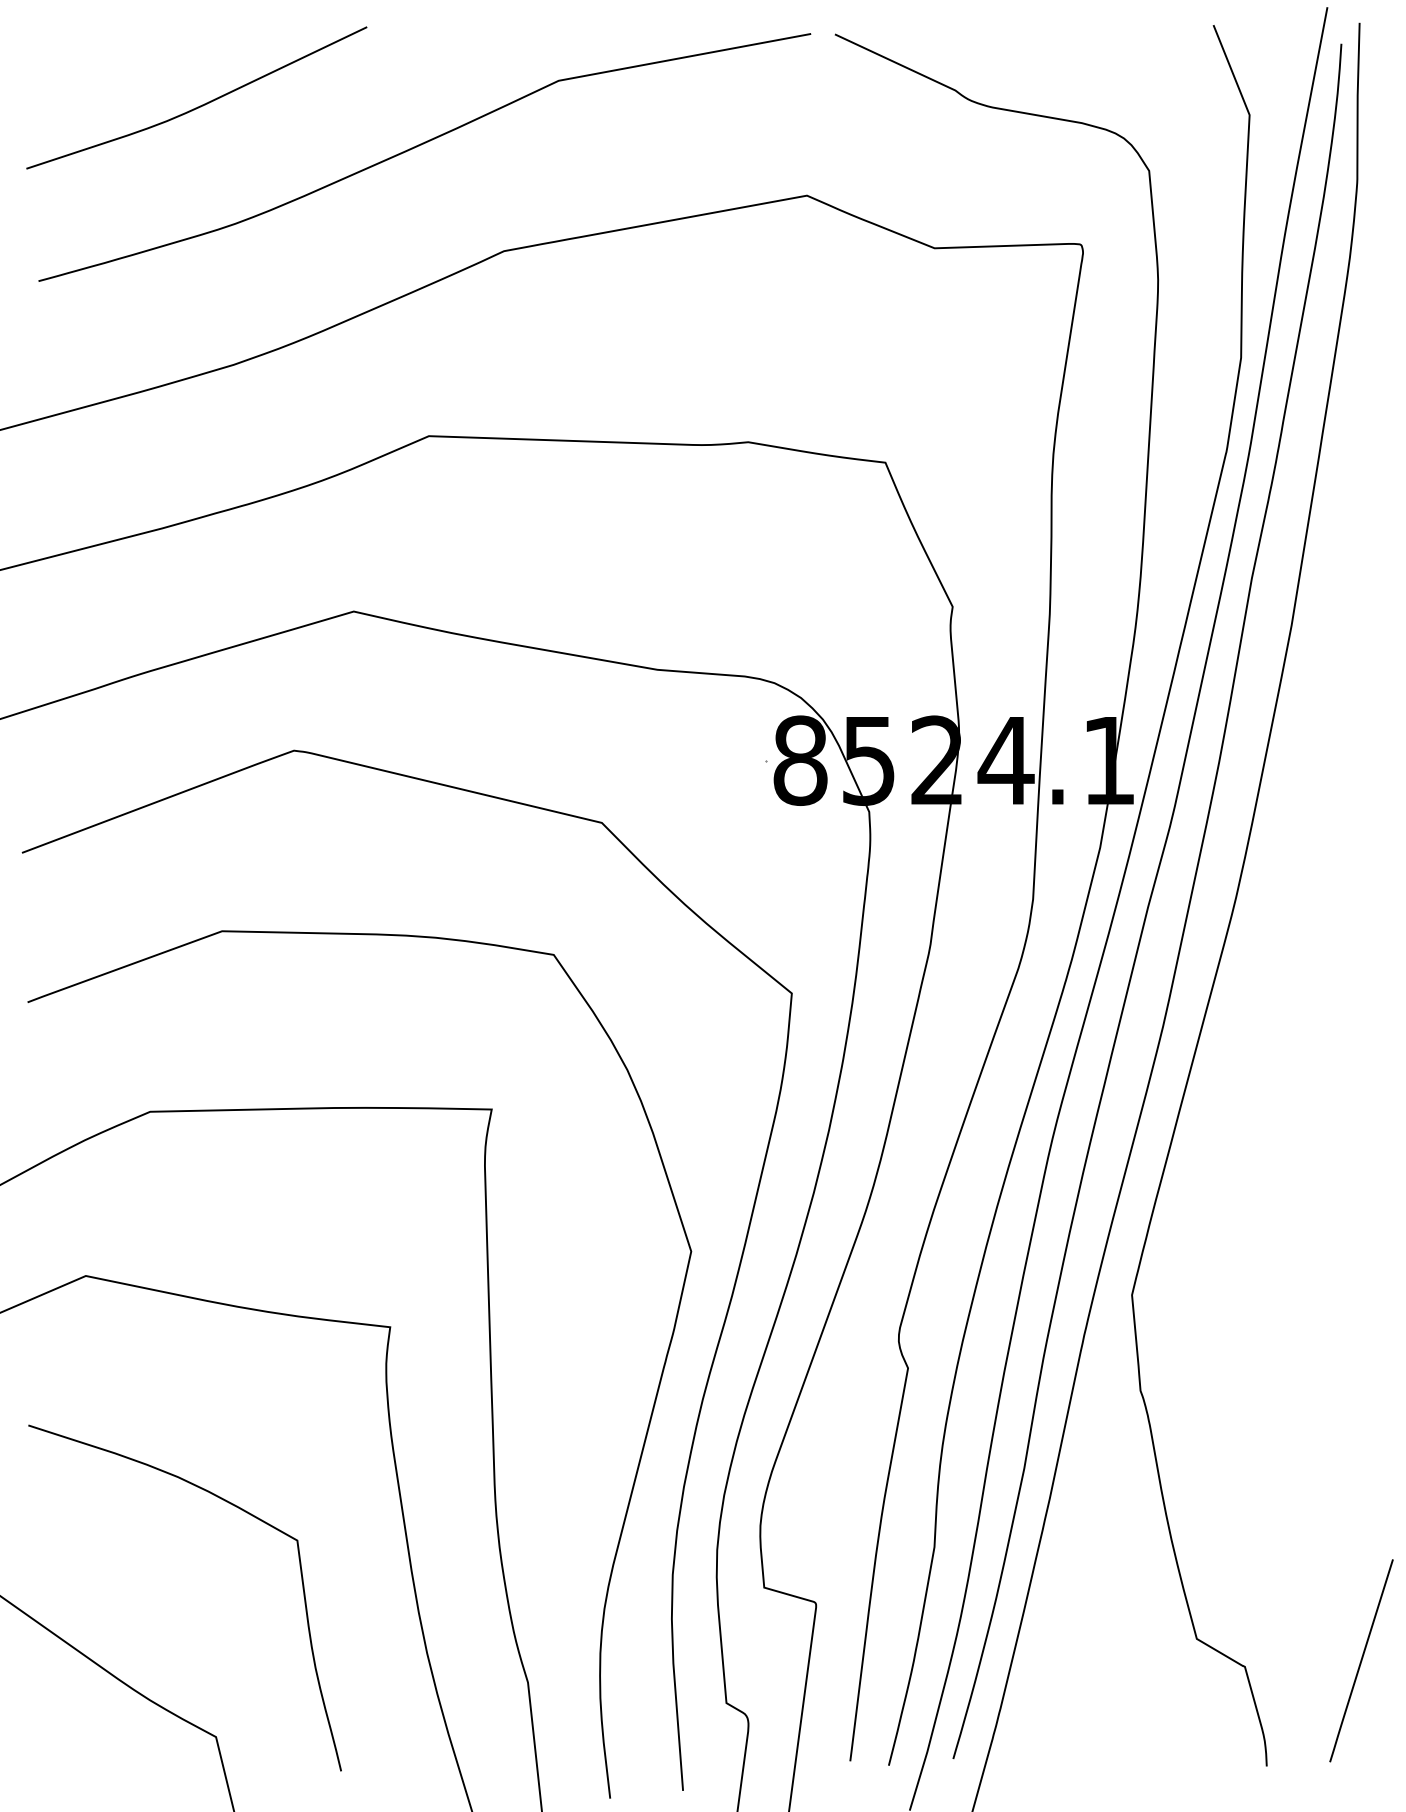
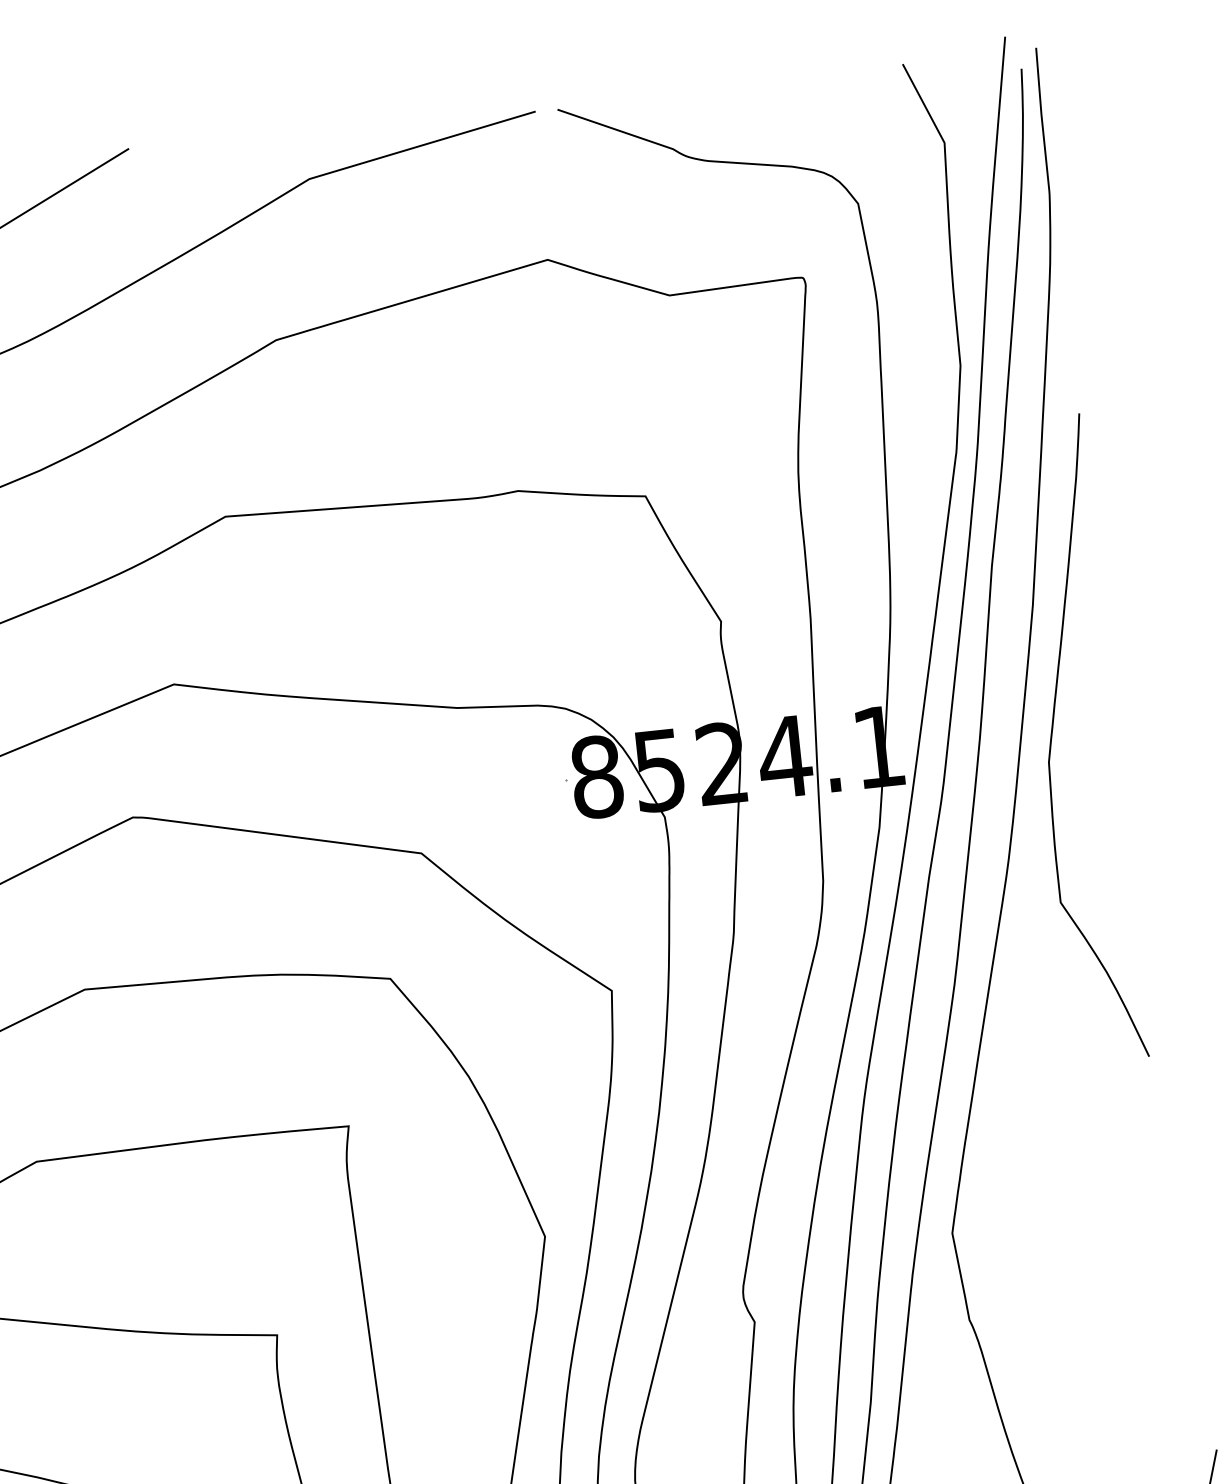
curve: (1298, 766) -> (1052, 733), added

